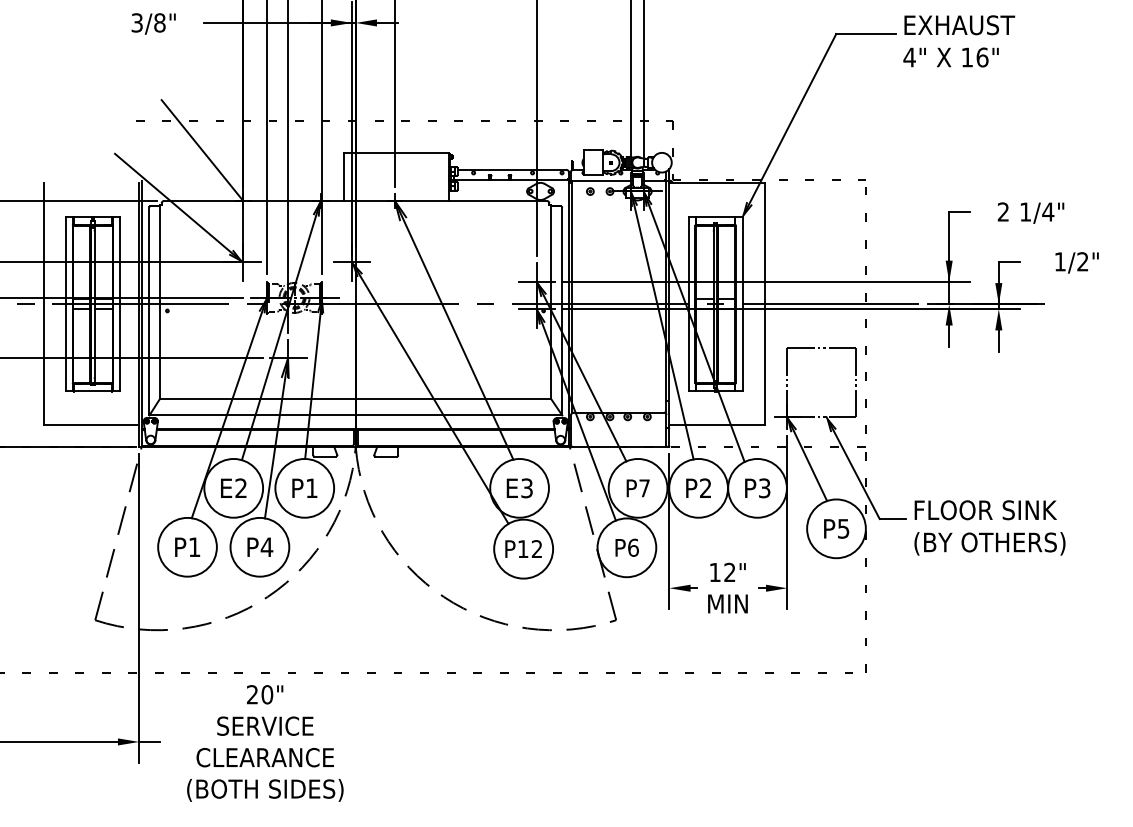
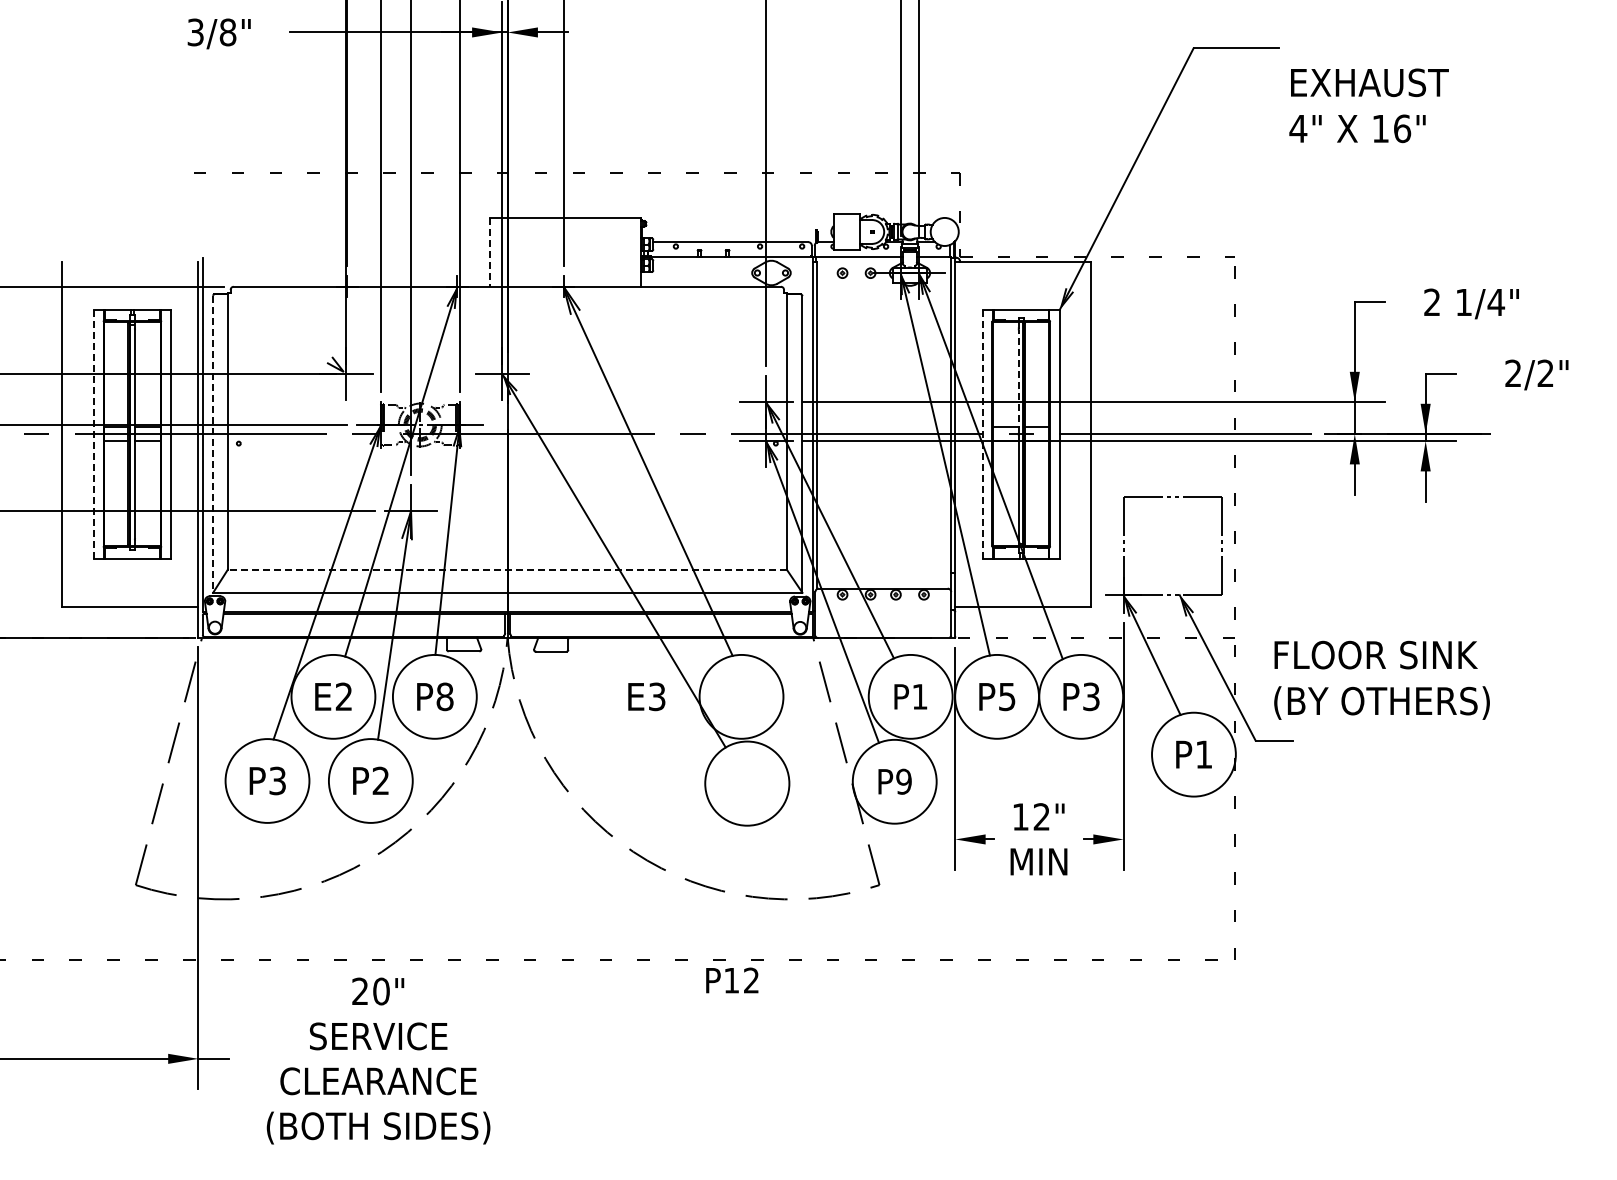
text: (958, 41) -> (1368, 105), moved
line: (202, 150) -> (288, 214), removed
line: (343, 177) -> (490, 252), solid -> dashed
line: (178, 207) -> (254, 296), removed
text: (1059, 261) -> (1512, 372), 1/2" -> 2/2"
line: (713, 267) -> (1018, 381), solid -> dashed
line: (65, 304) -> (93, 434), solid -> dashed
line: (688, 304) -> (982, 434), solid -> dashed
line: (149, 311) -> (213, 444), solid -> dashed
line: (354, 399) -> (506, 569), solid -> dashed
text: (311, 488) -> (444, 696), P1 -> P8
text: (519, 488) -> (646, 696), moved
text: (644, 488) -> (919, 696), P7 -> P1
text: (705, 488) -> (1007, 696), P2 -> P5
text: (989, 527) -> (1381, 679), moved
text: (843, 528) -> (1203, 754), P5 -> P1
text: (194, 546) -> (277, 780), P1 -> P3
text: (266, 546) -> (380, 780), P4 -> P2
text: (633, 547) -> (903, 781), P6 -> P9
text: (523, 549) -> (732, 980), moved

